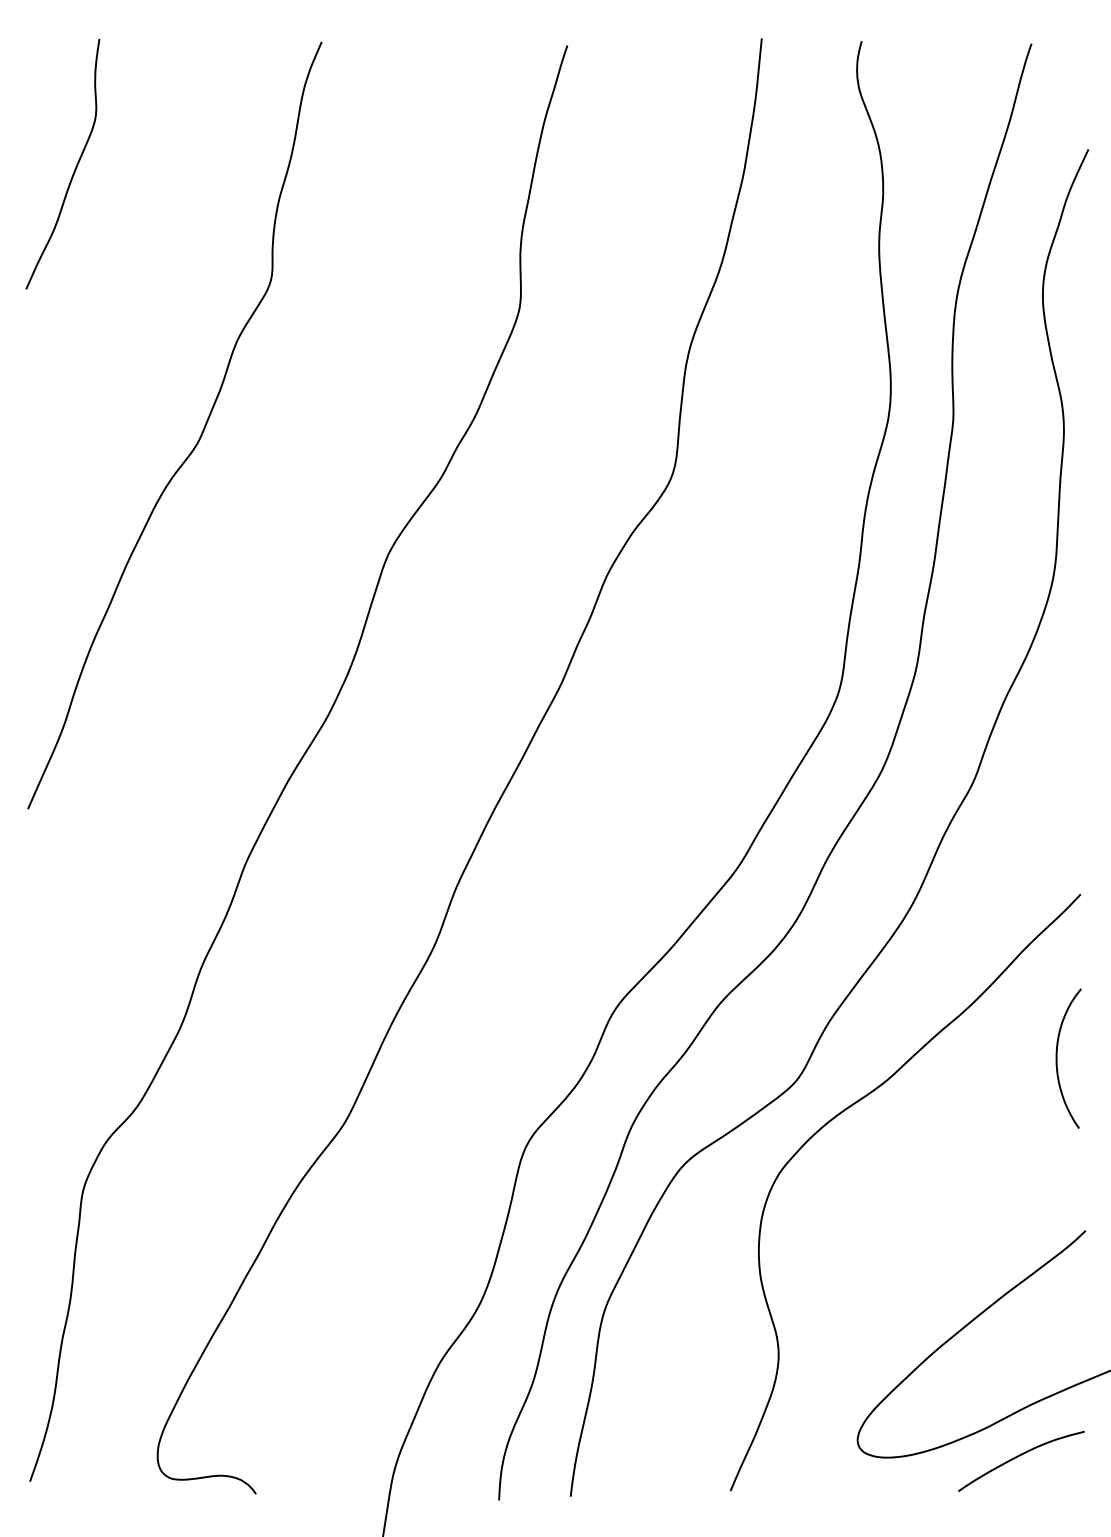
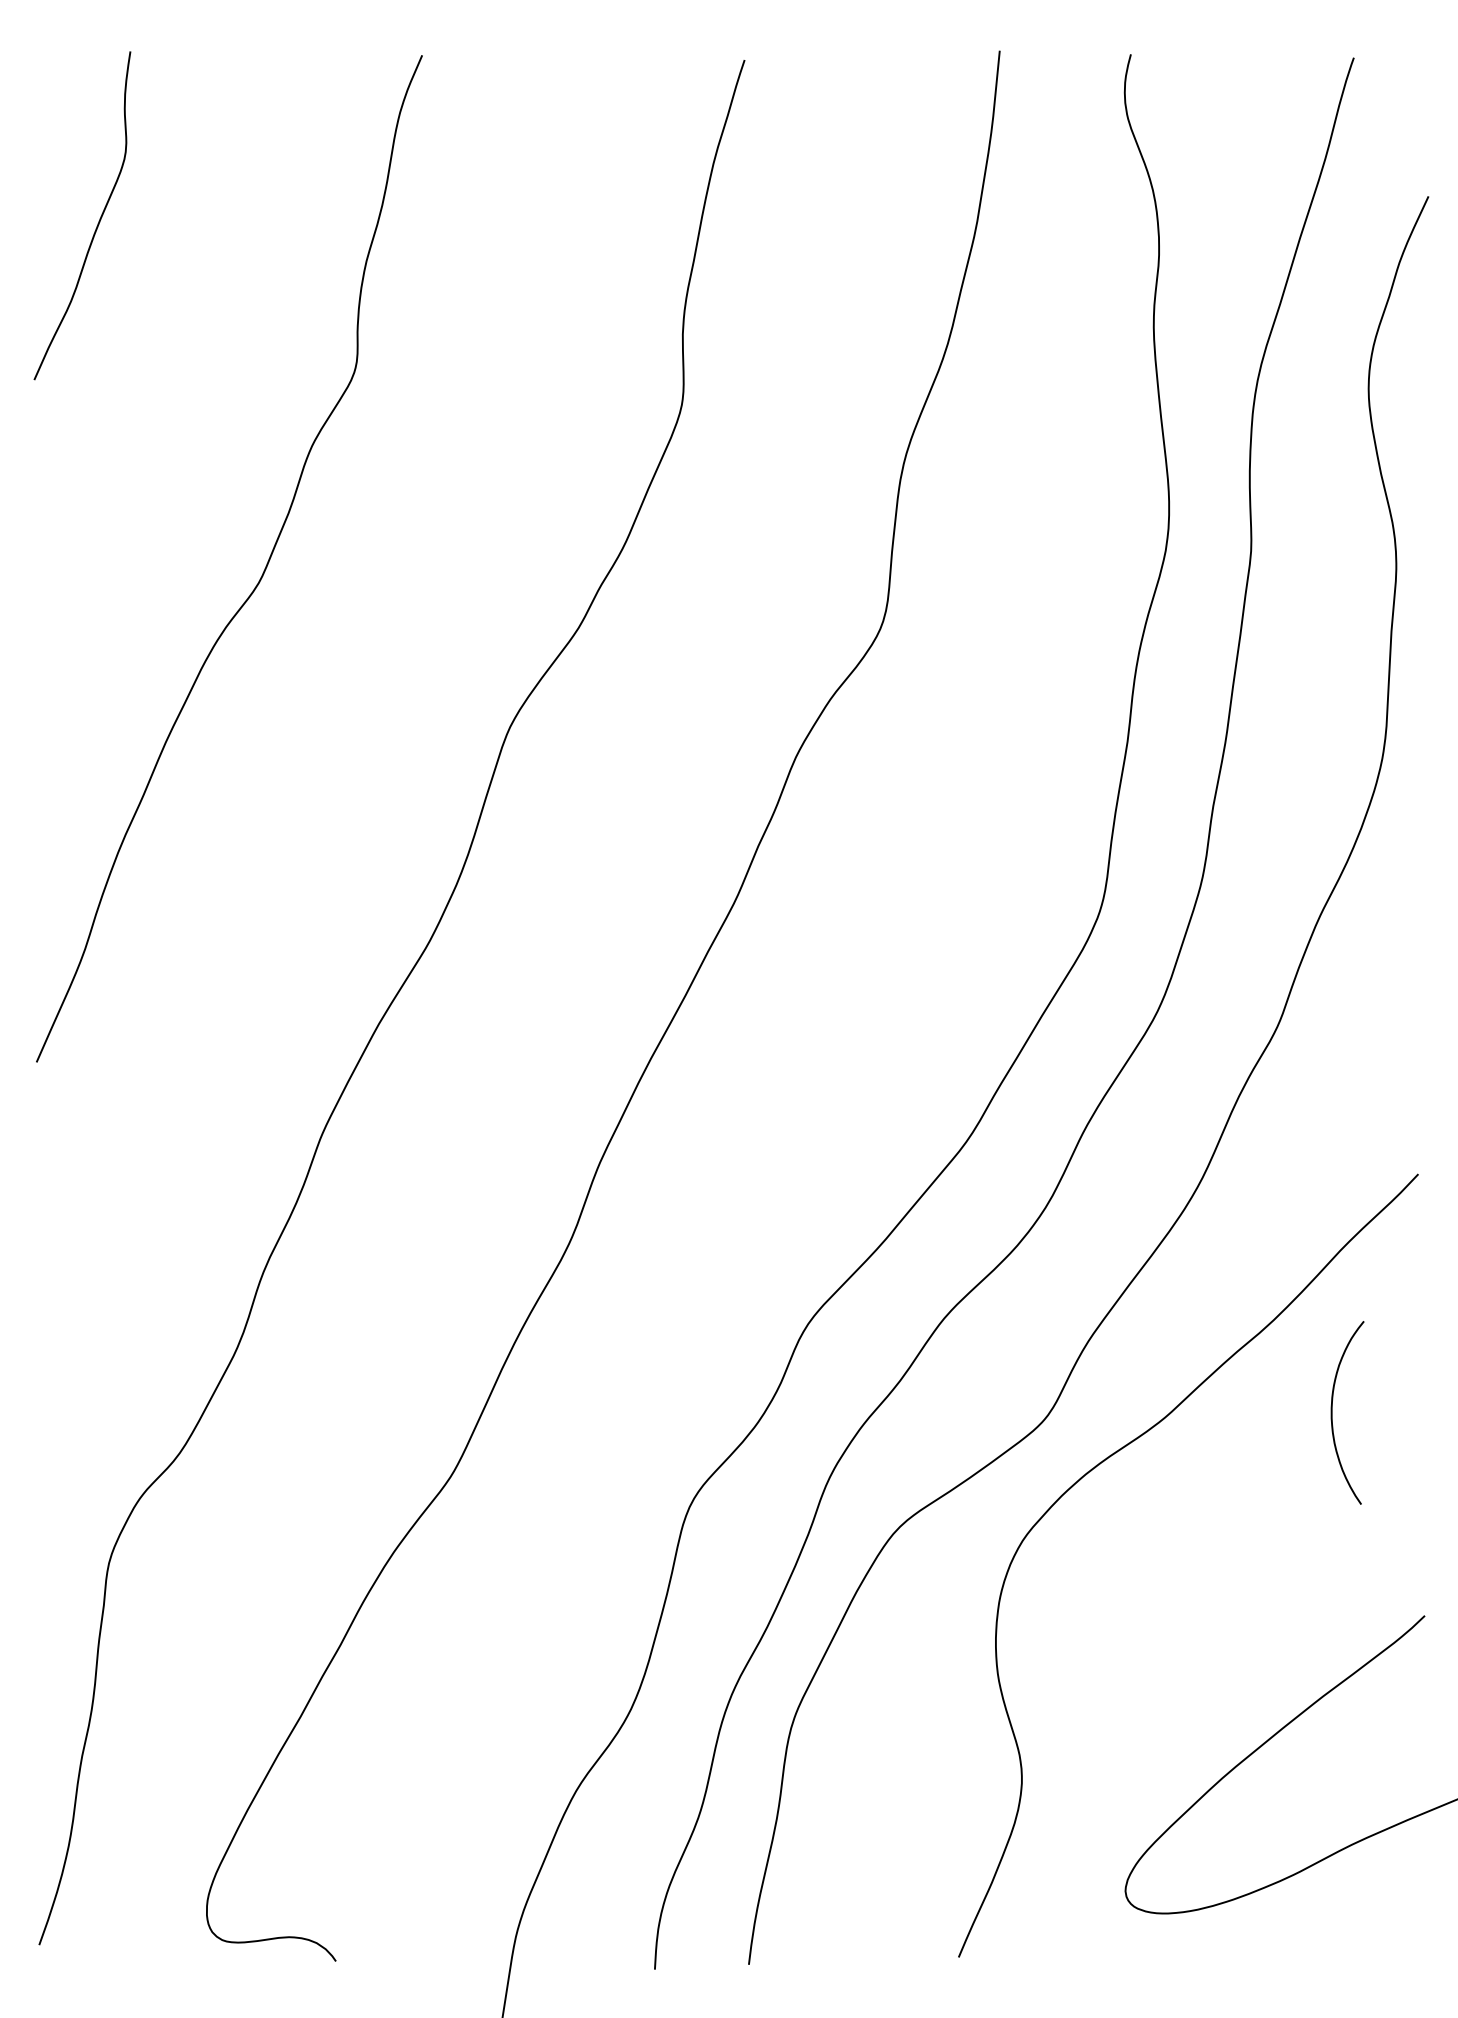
curve: (1057, 1058) -> (1332, 1412), moved
curve: (1019, 1456) -> (1337, 1912), removed

